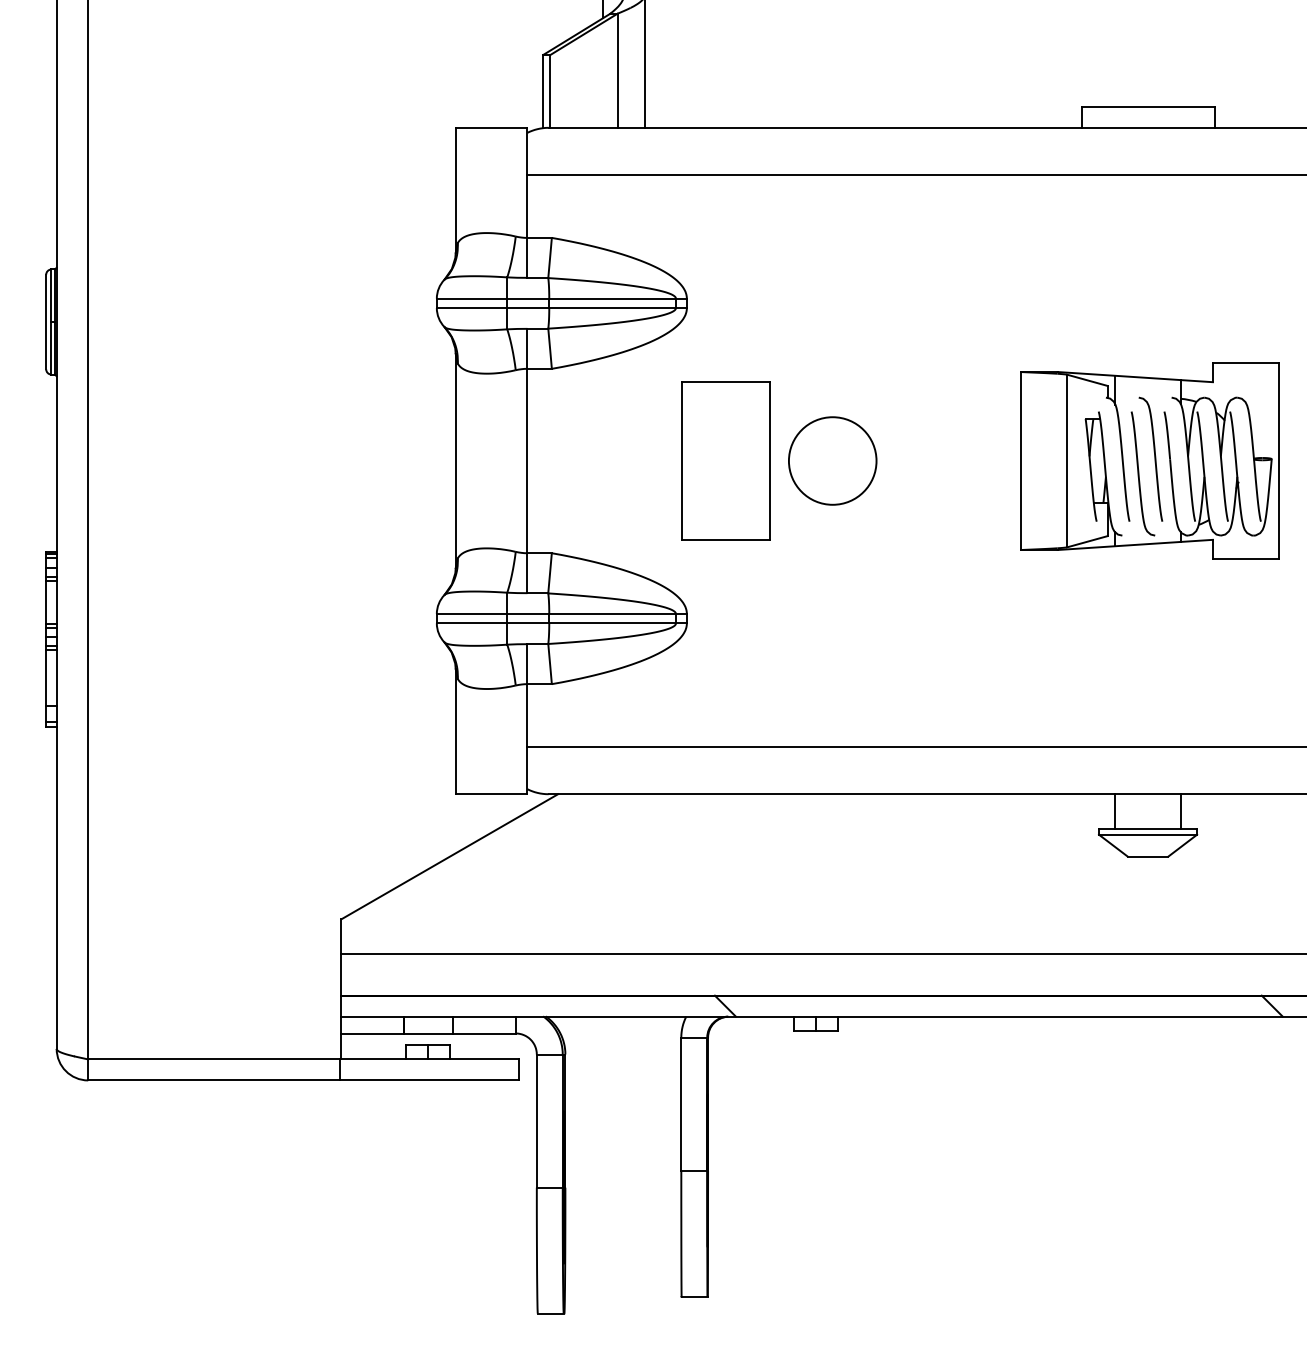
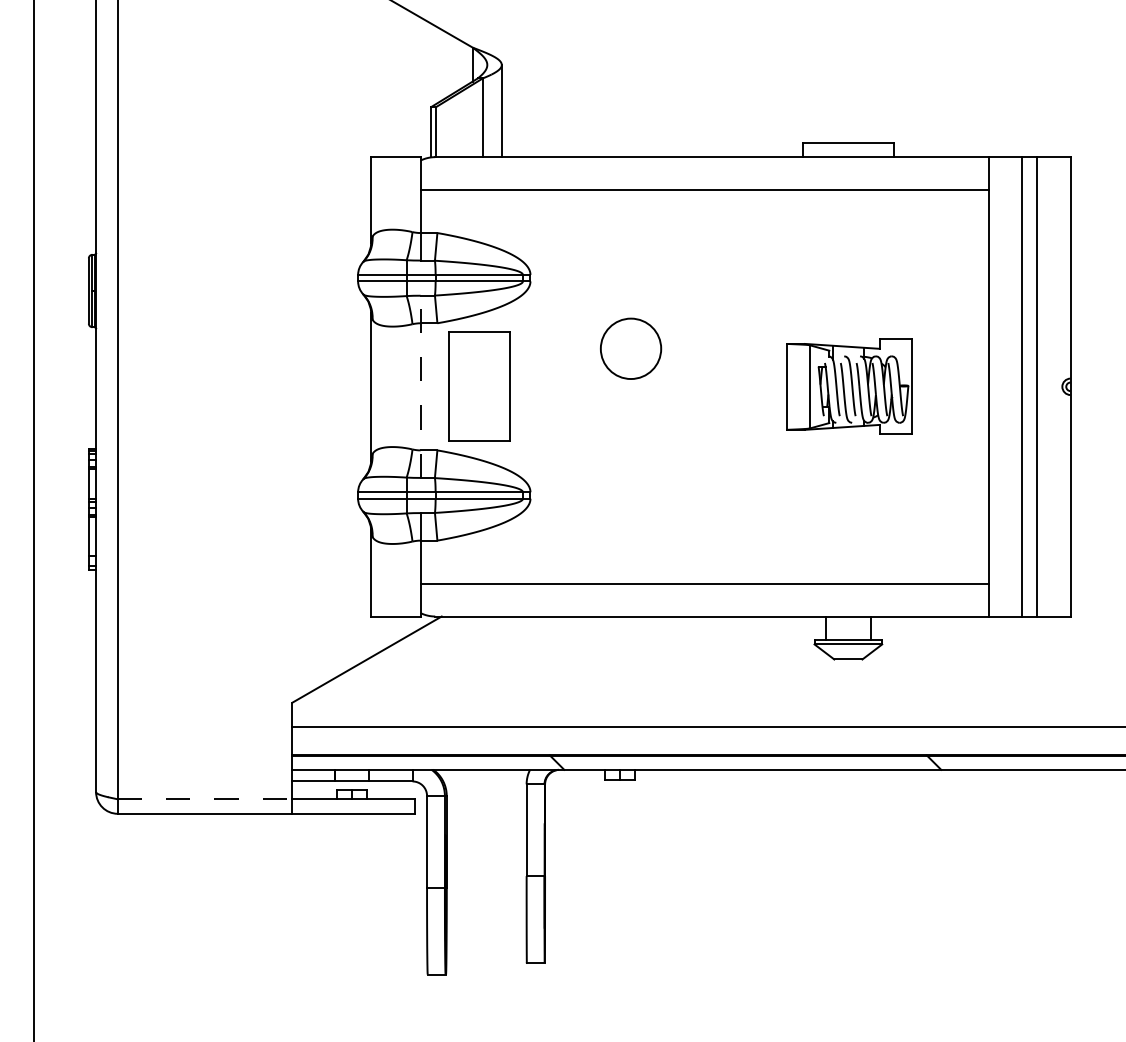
line: (527, 460) -> (420, 386), solid -> dashed
part: (726, 460) -> (479, 386), moved
circle: (833, 460) -> (631, 348), moved
part: (1149, 460) -> (849, 386), size x0.7
line: (215, 1059) -> (205, 799), solid -> dashed

